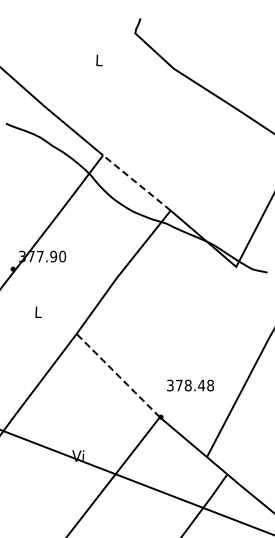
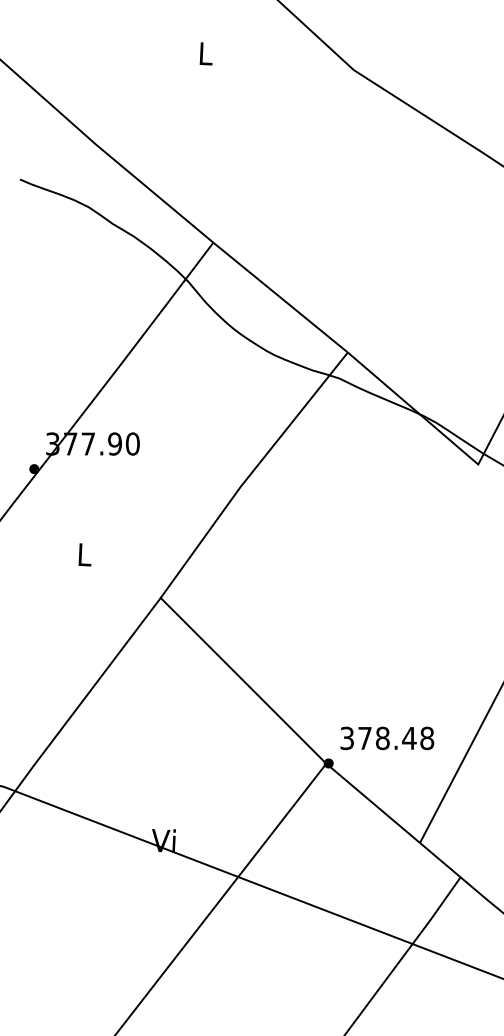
line: (136, 182) -> (279, 296), dashed -> solid
line: (117, 374) -> (241, 678), dashed -> solid
text: (190, 385) -> (387, 738), moved

